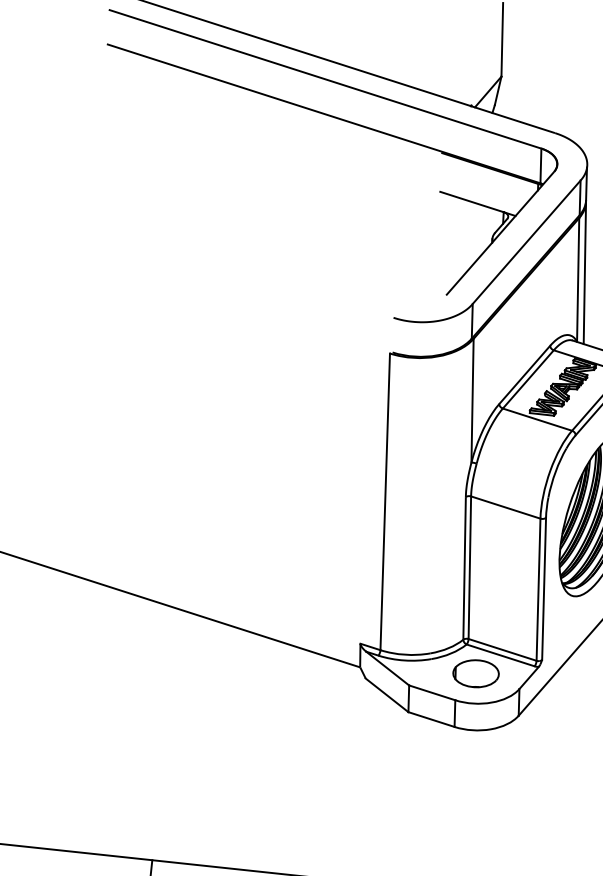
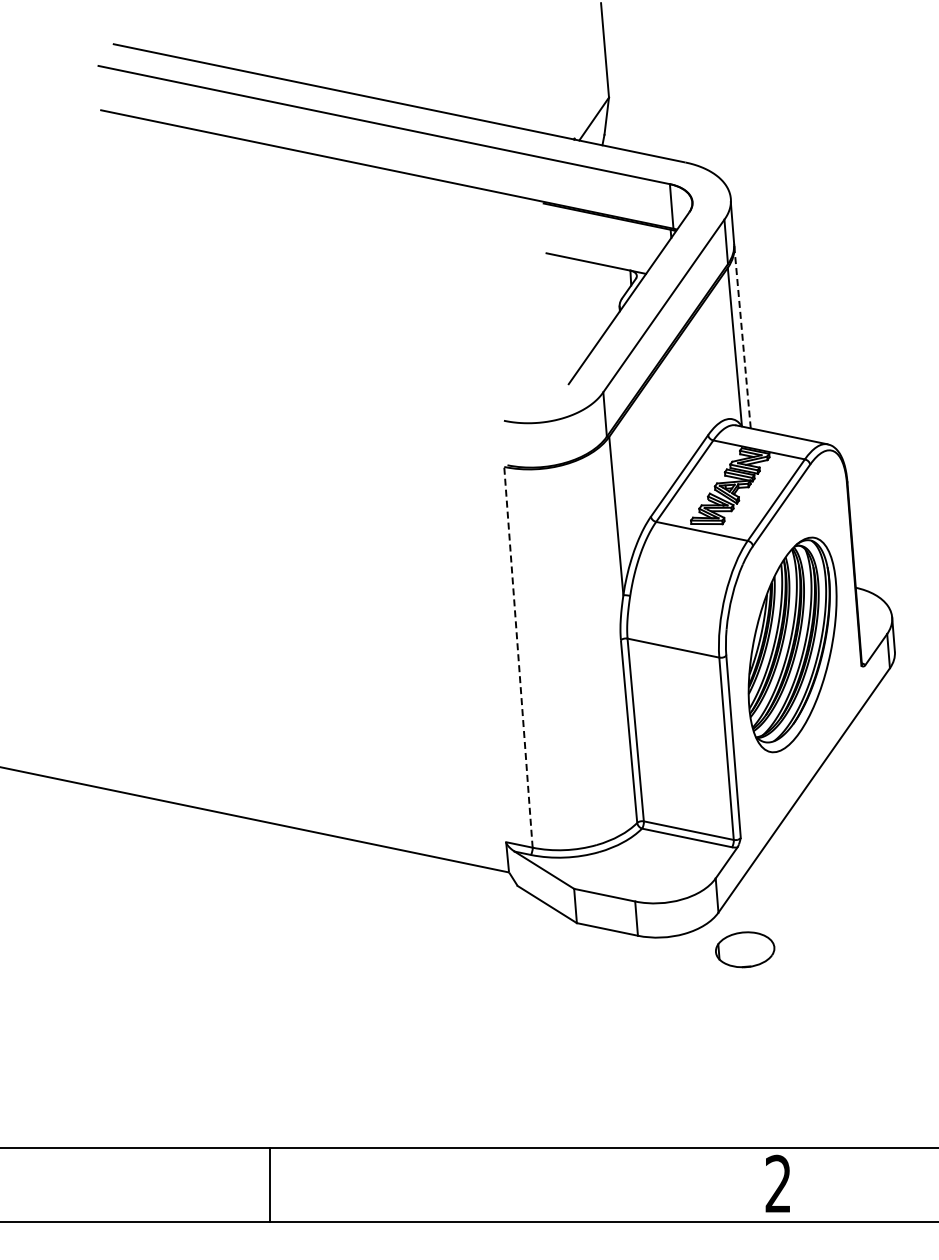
line: (584, 273) -> (742, 337), solid -> dashed
line: (385, 501) -> (518, 657), solid -> dashed
part: (476, 673) -> (745, 949), moved

